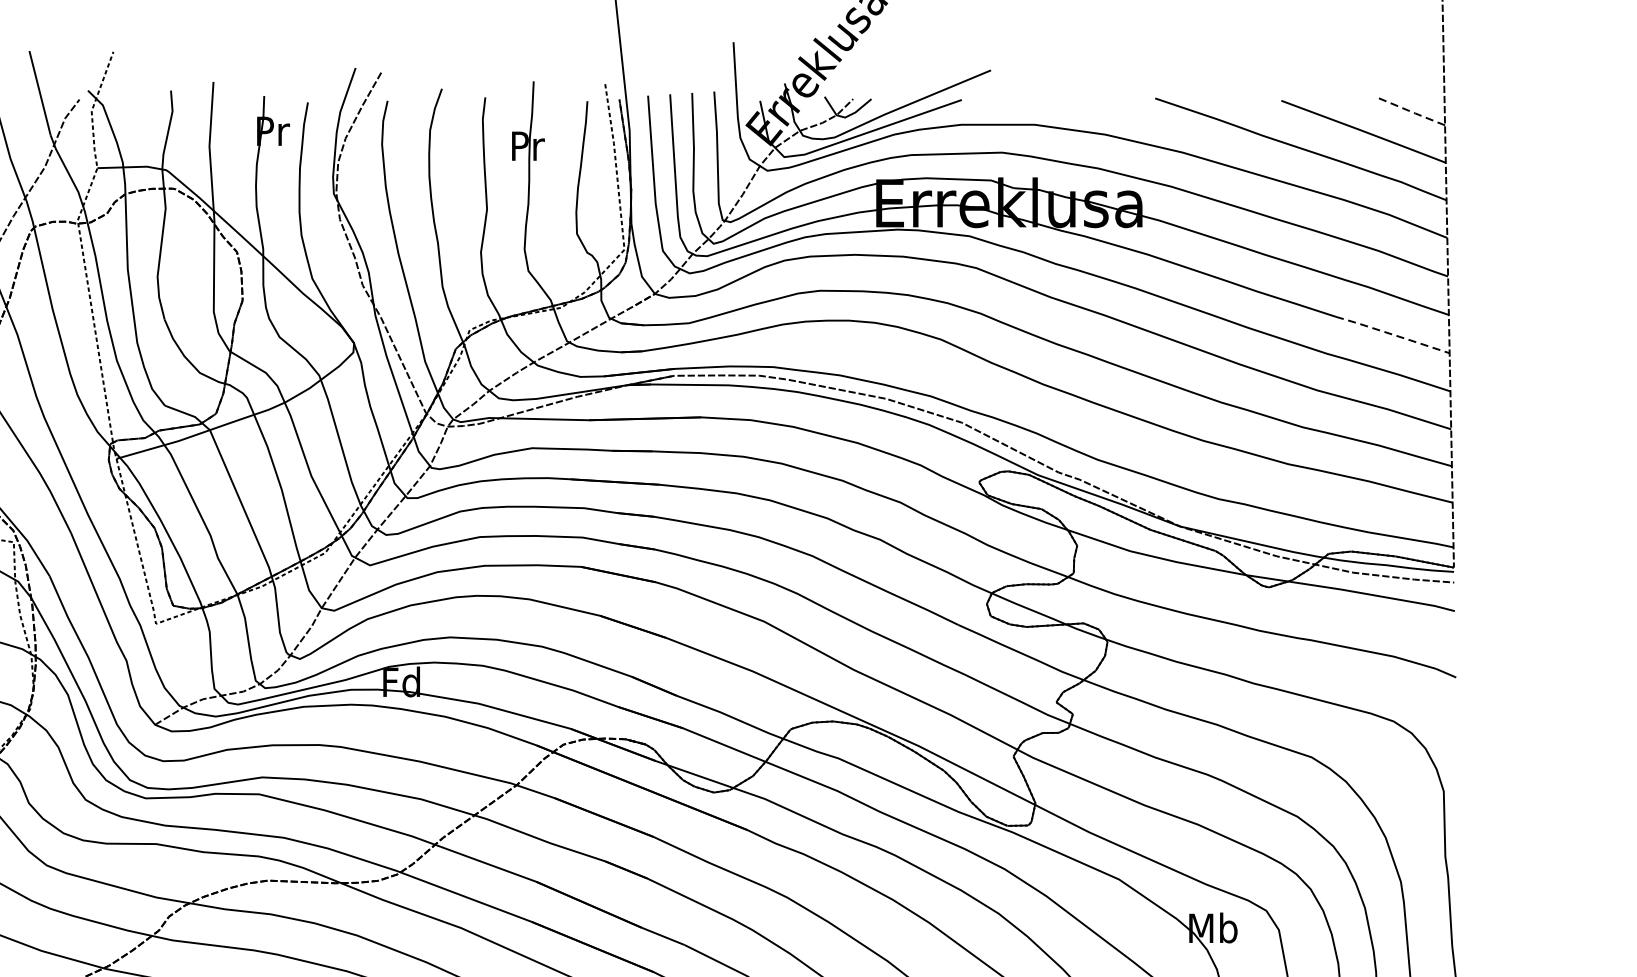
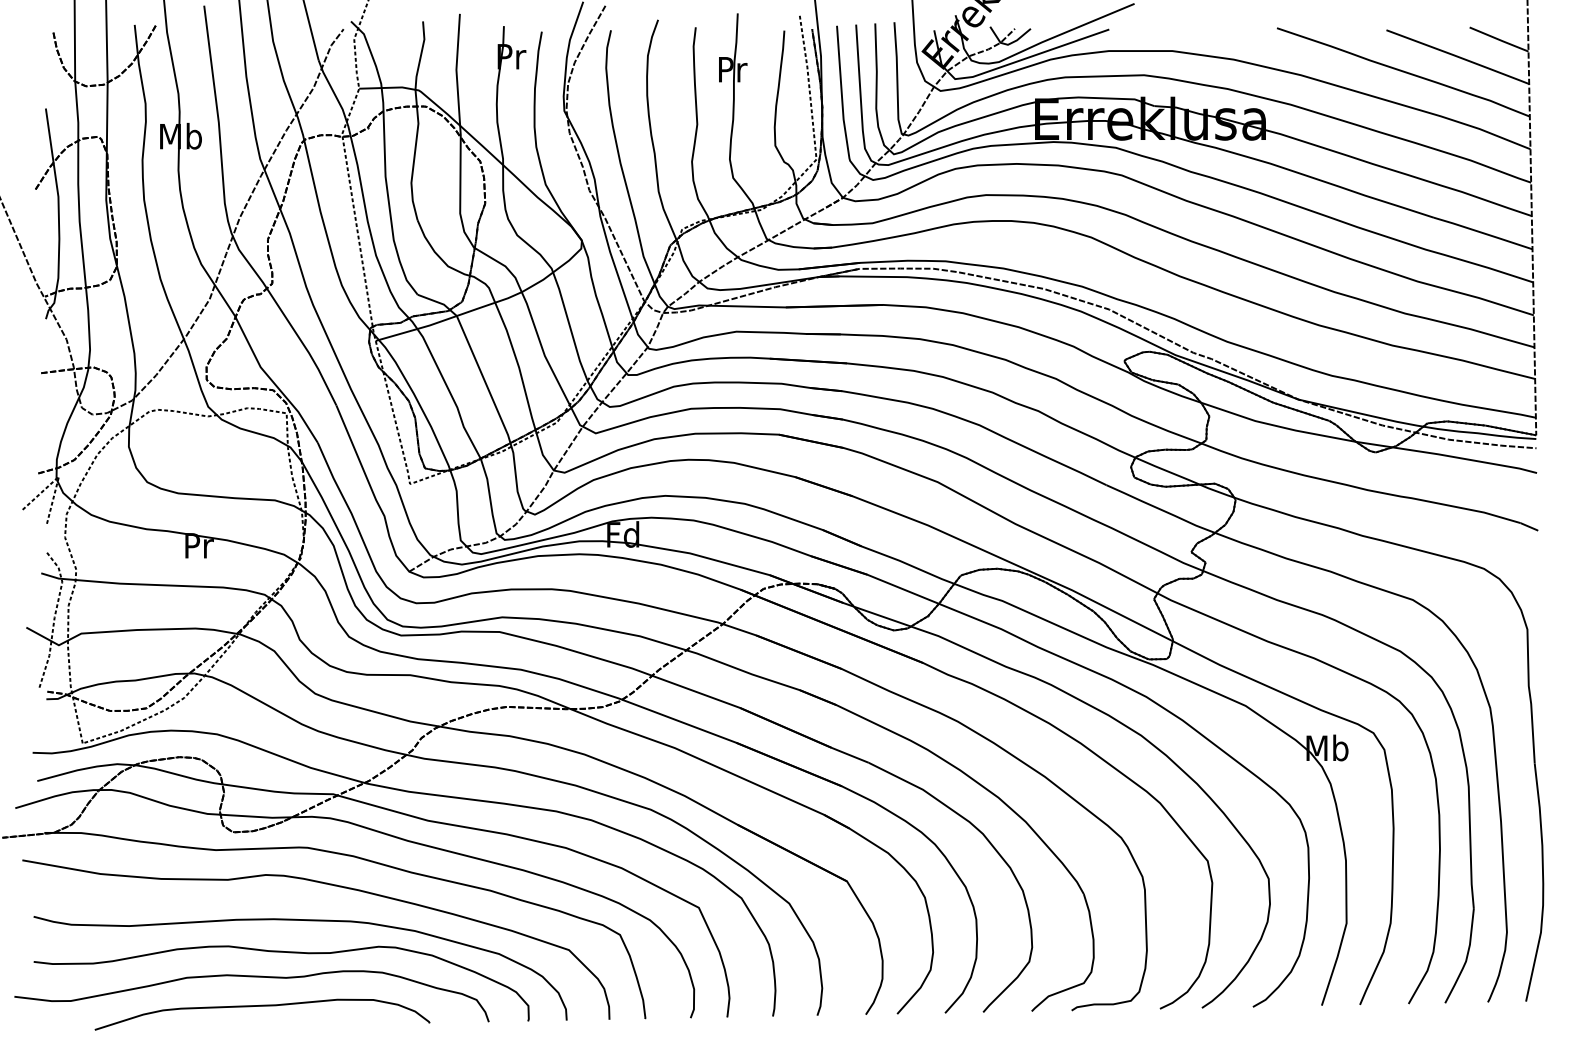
line: (1411, 111) -> (1499, 39), dashed -> solid
line: (1393, 335) -> (1483, 233), dashed -> solid

